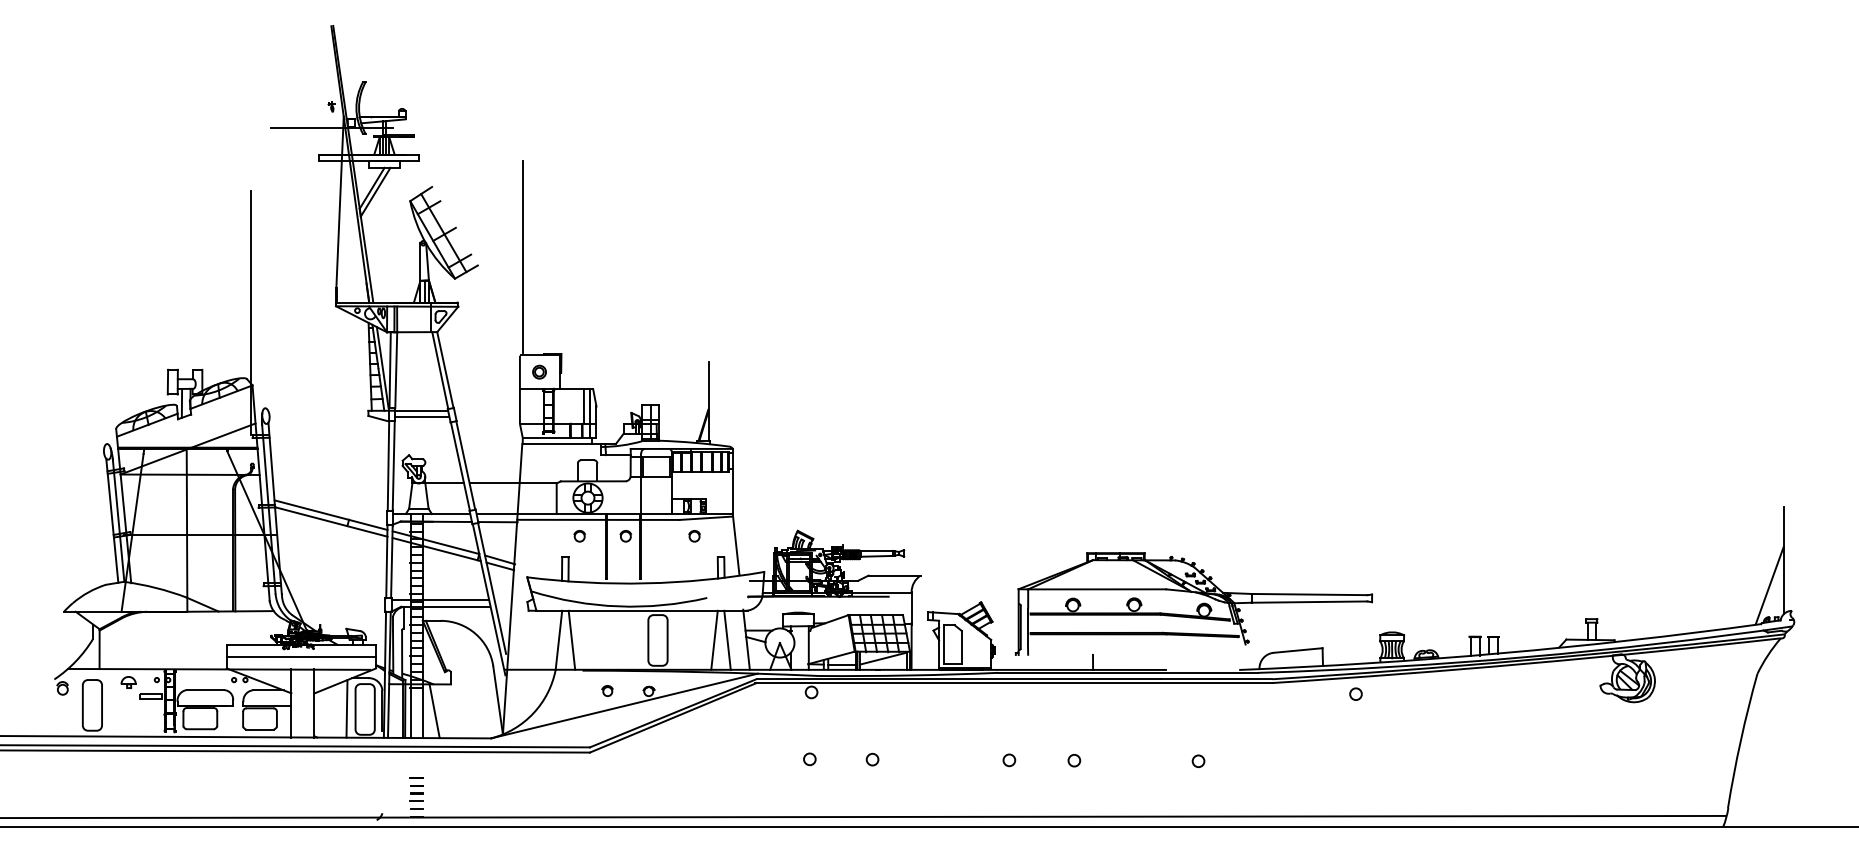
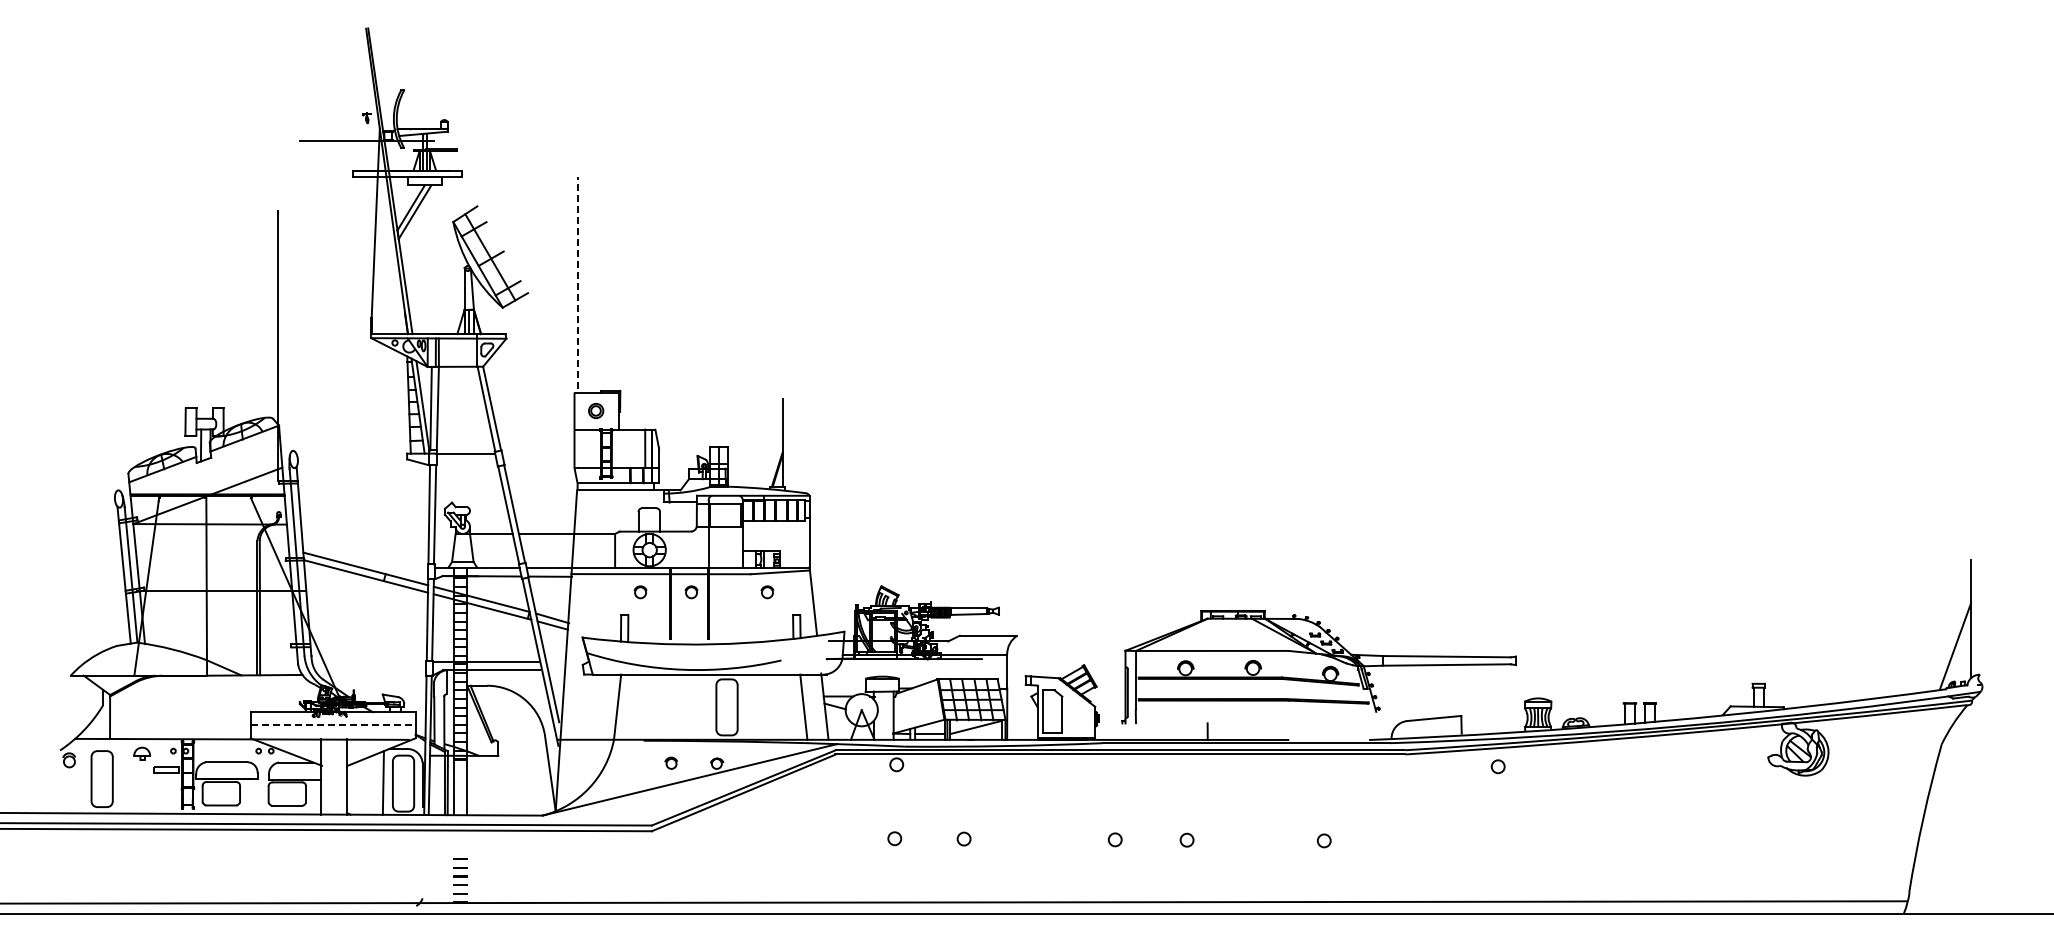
line: (523, 255) -> (578, 282), solid -> dashed
line: (422, 416) -> (466, 460), removed
line: (571, 639) -> (631, 706), removed
line: (714, 639) -> (789, 706), removed
line: (301, 656) -> (333, 725), solid -> dashed
line: (433, 710) -> (479, 784), removed

